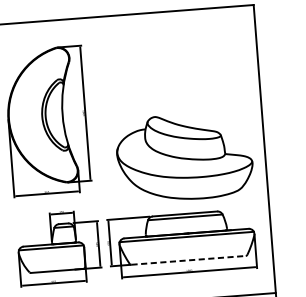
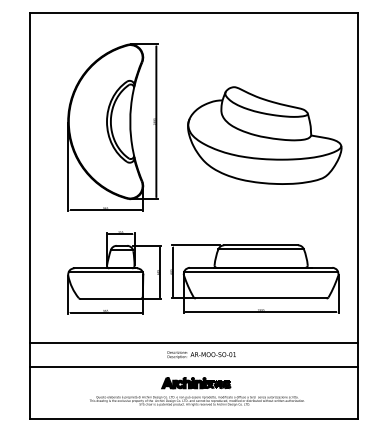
part: (184, 157) -> (264, 135), moved
line: (188, 260) -> (261, 298), dashed -> solid

